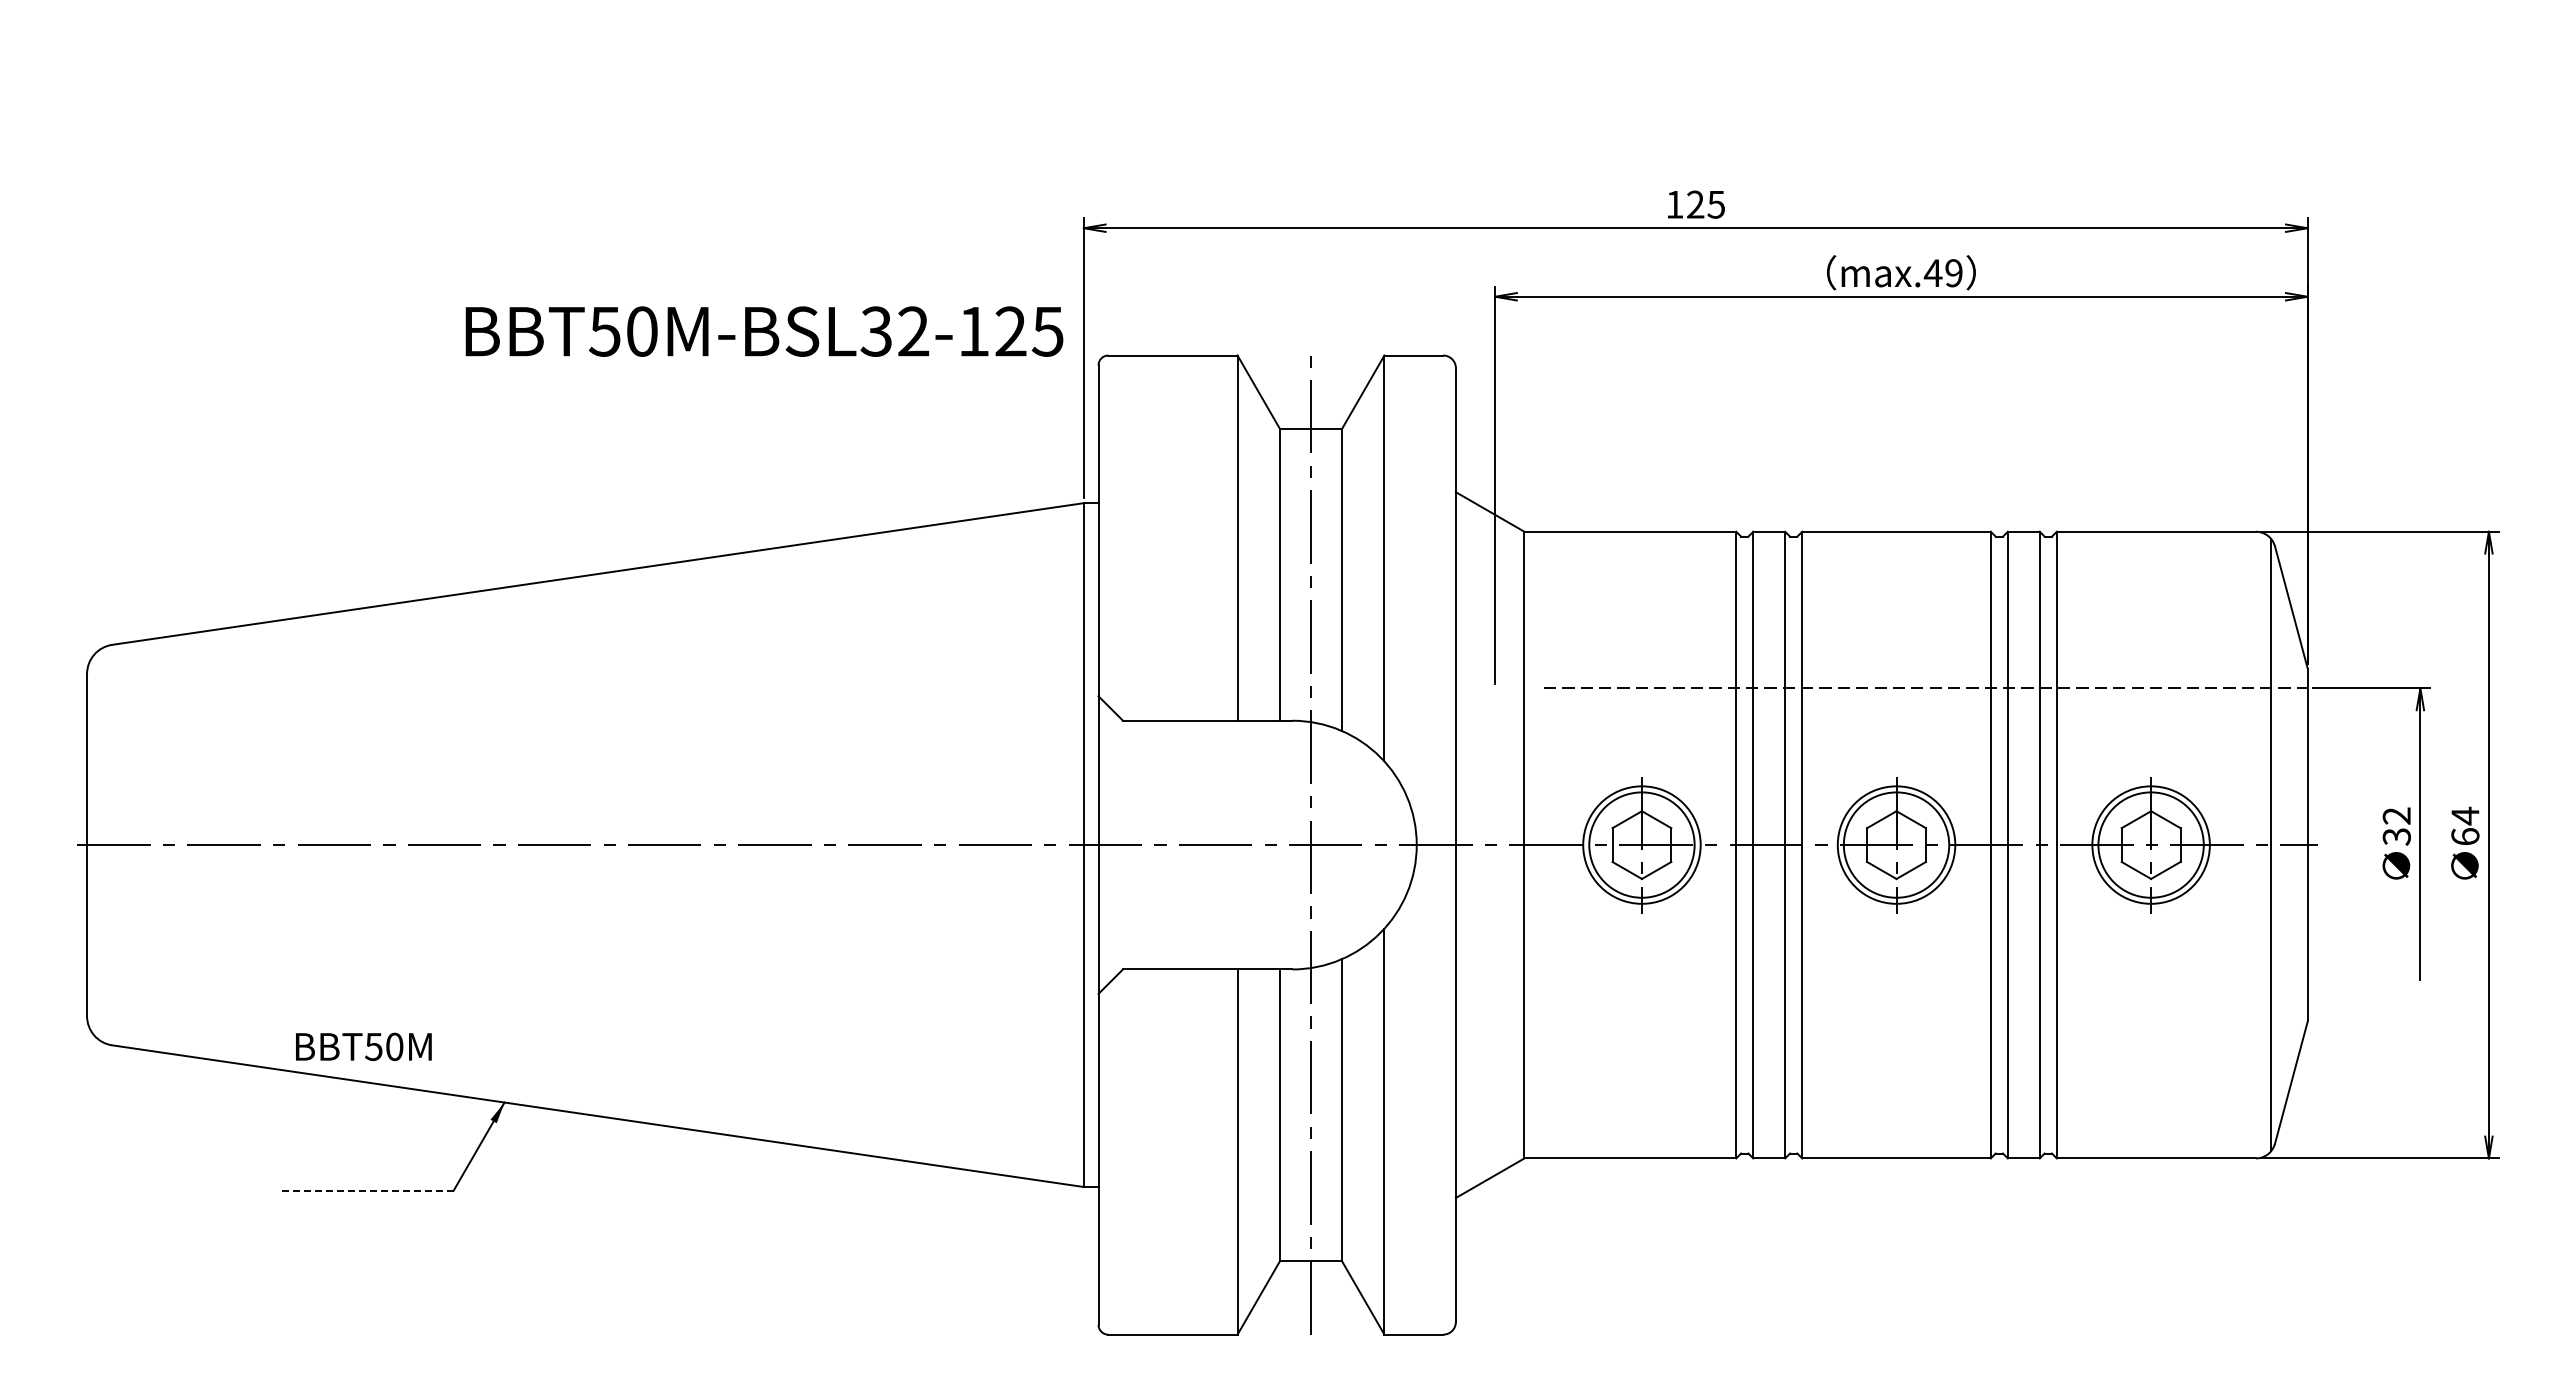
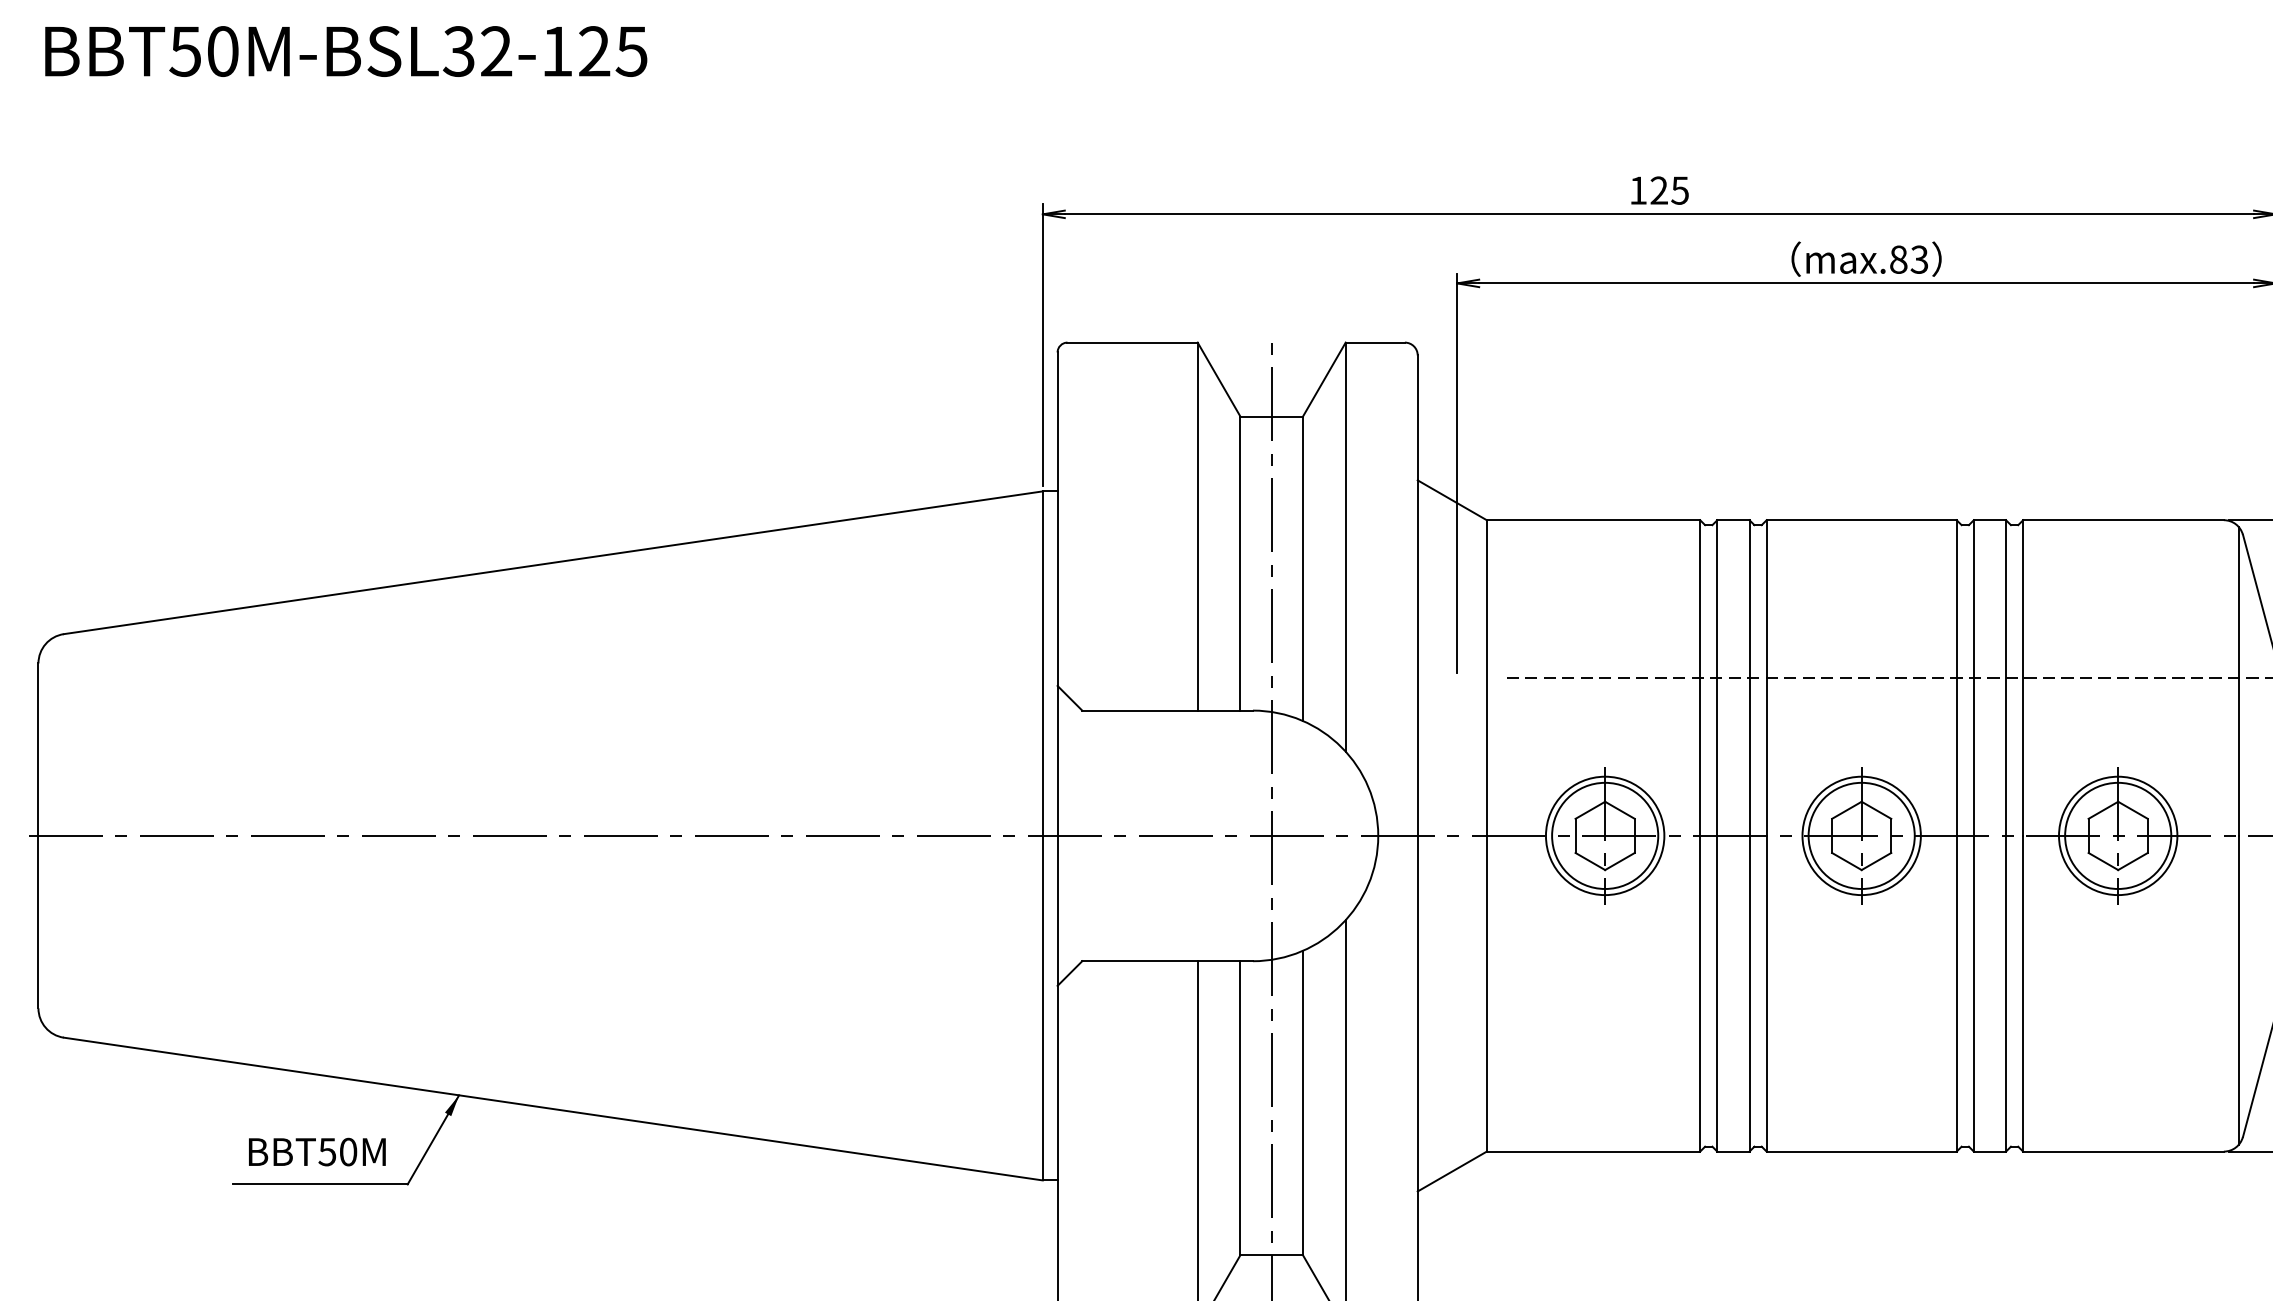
text: (1942, 273) -> (1907, 259), max.49 -> max.83
text: (764, 331) -> (346, 51), moved
text: (363, 1046) -> (316, 1151), moved
line: (366, 1190) -> (320, 1183), dashed -> solid

